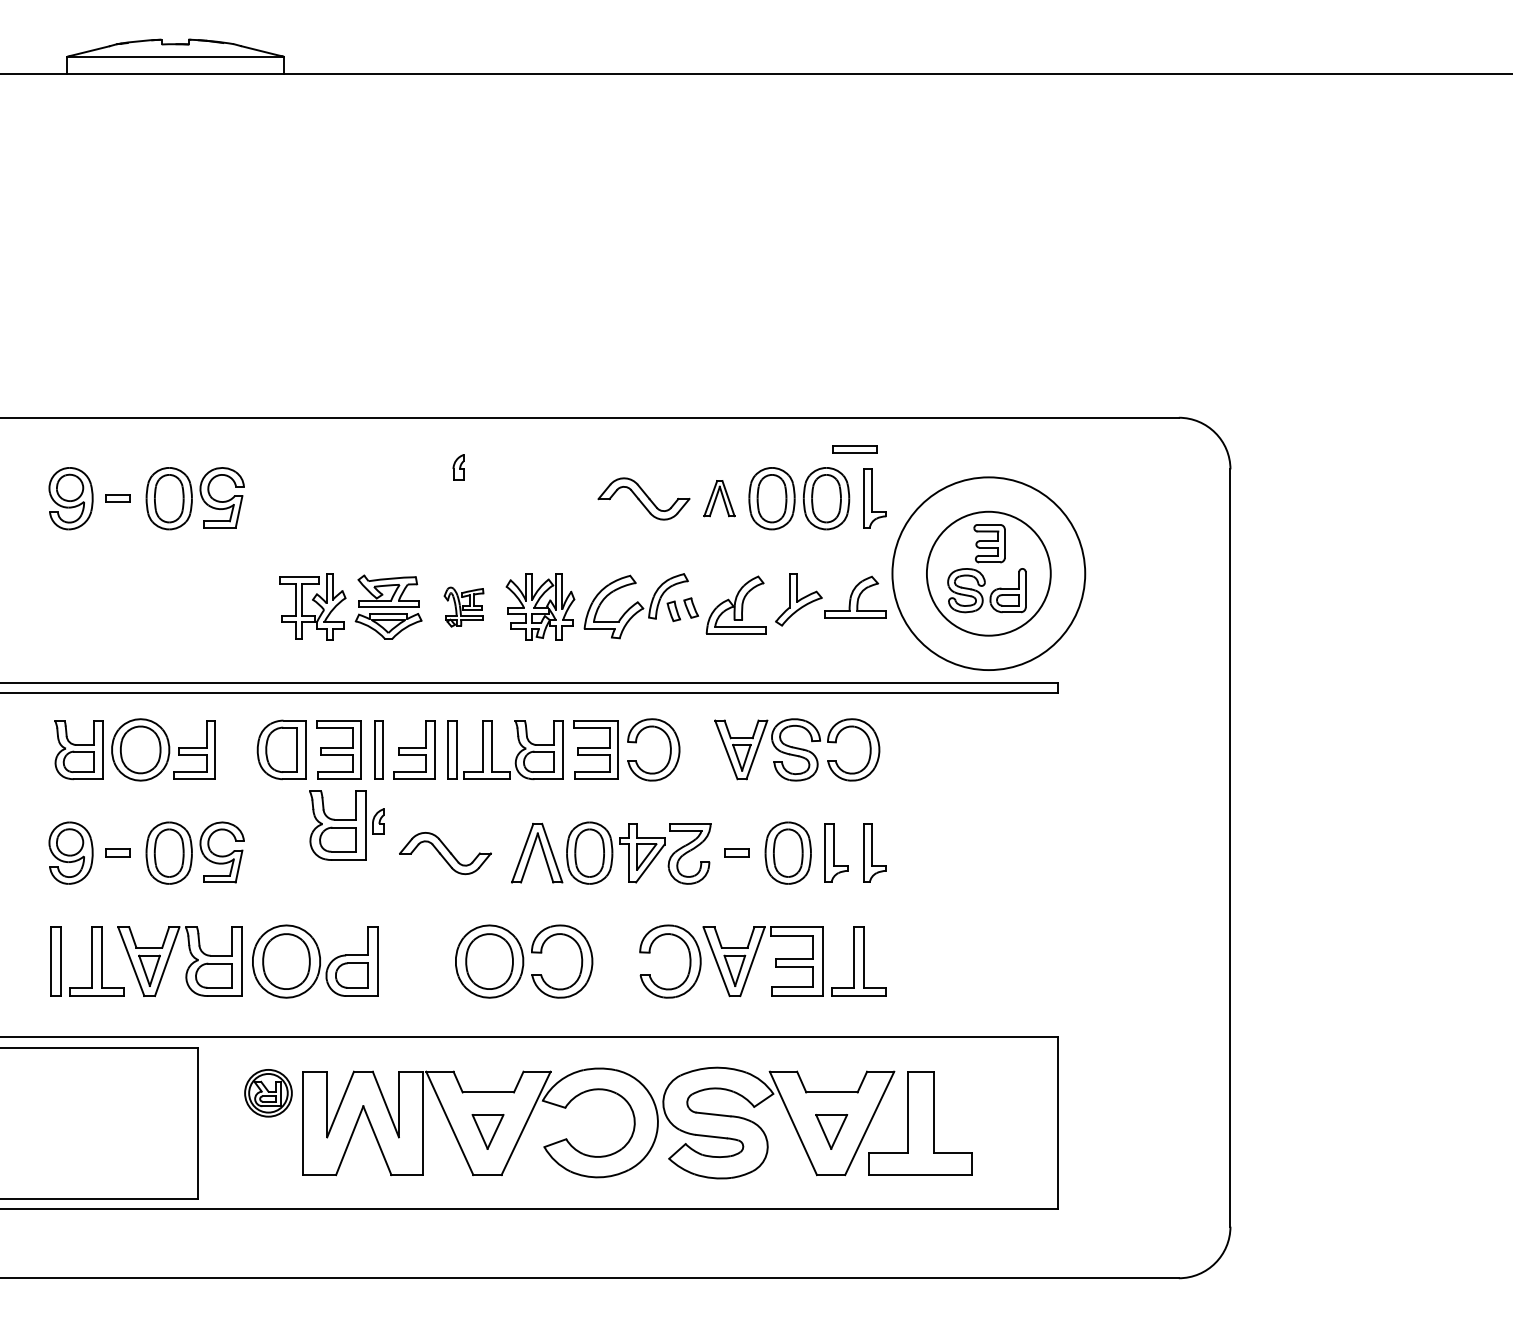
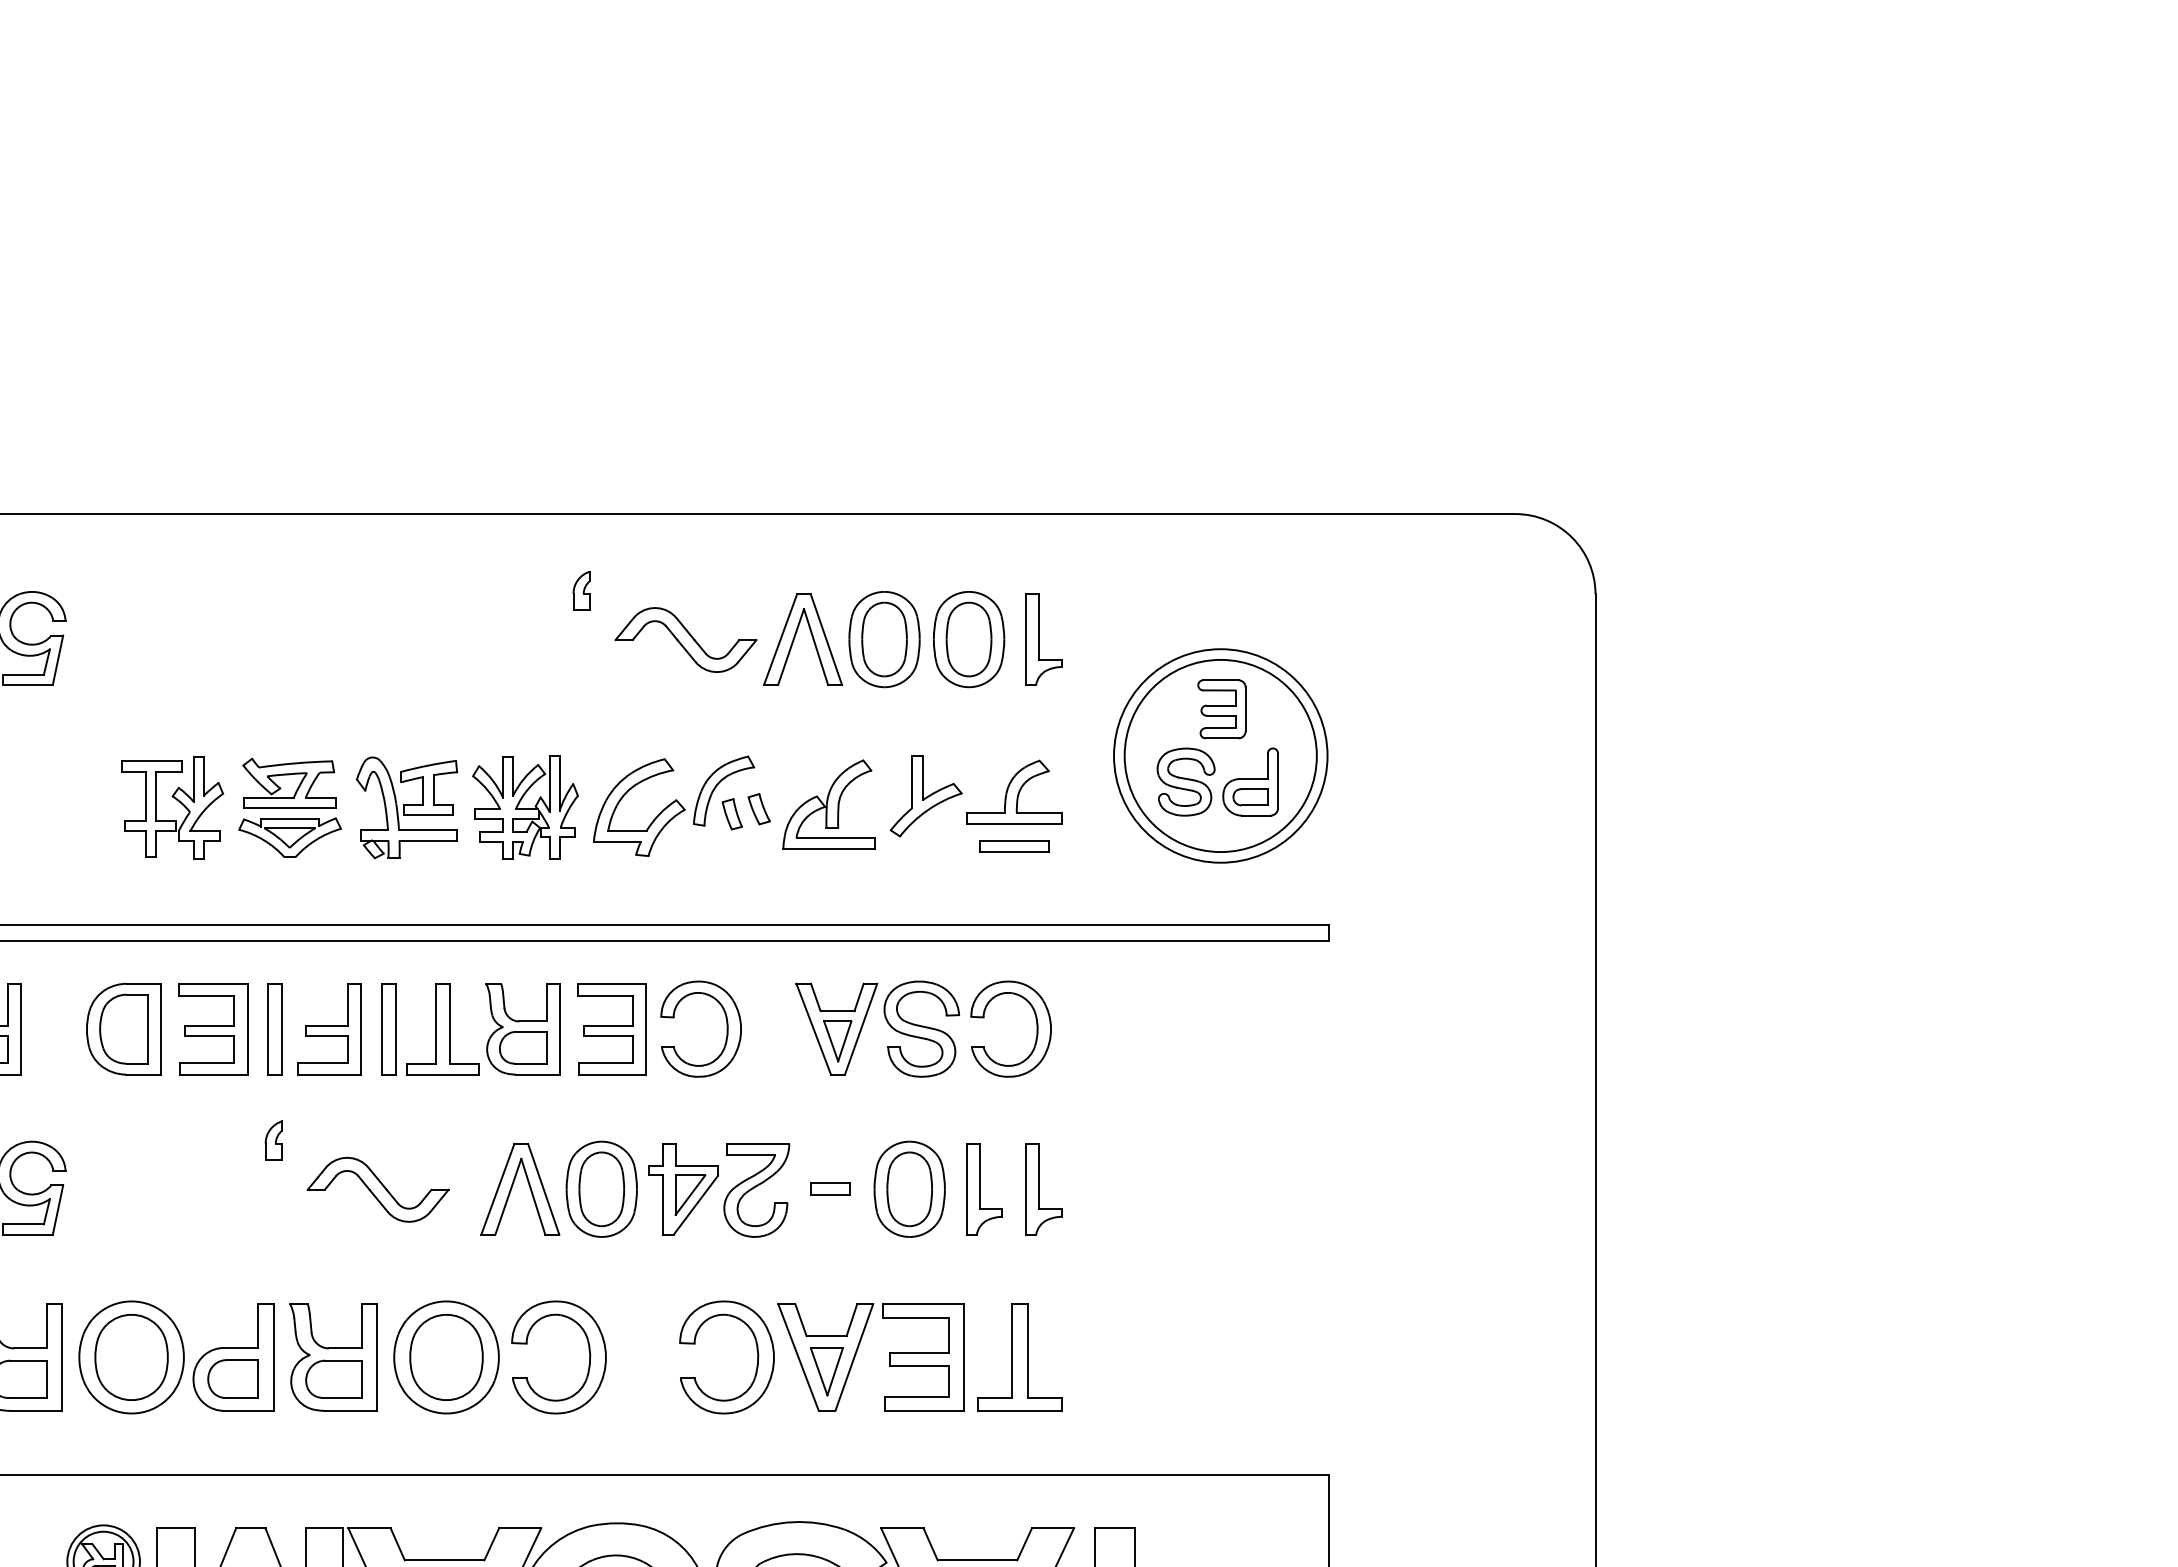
part: (854, 449) -> (1013, 845), moved
part: (458, 467) -> (581, 591), moved
part: (719, 498) -> (803, 639), size x1.67
circle: (988, 573) -> (1220, 755), size x0.71
part: (463, 606) -> (406, 806), size x1.67
part: (337, 825) -> (333, 1357), moved

